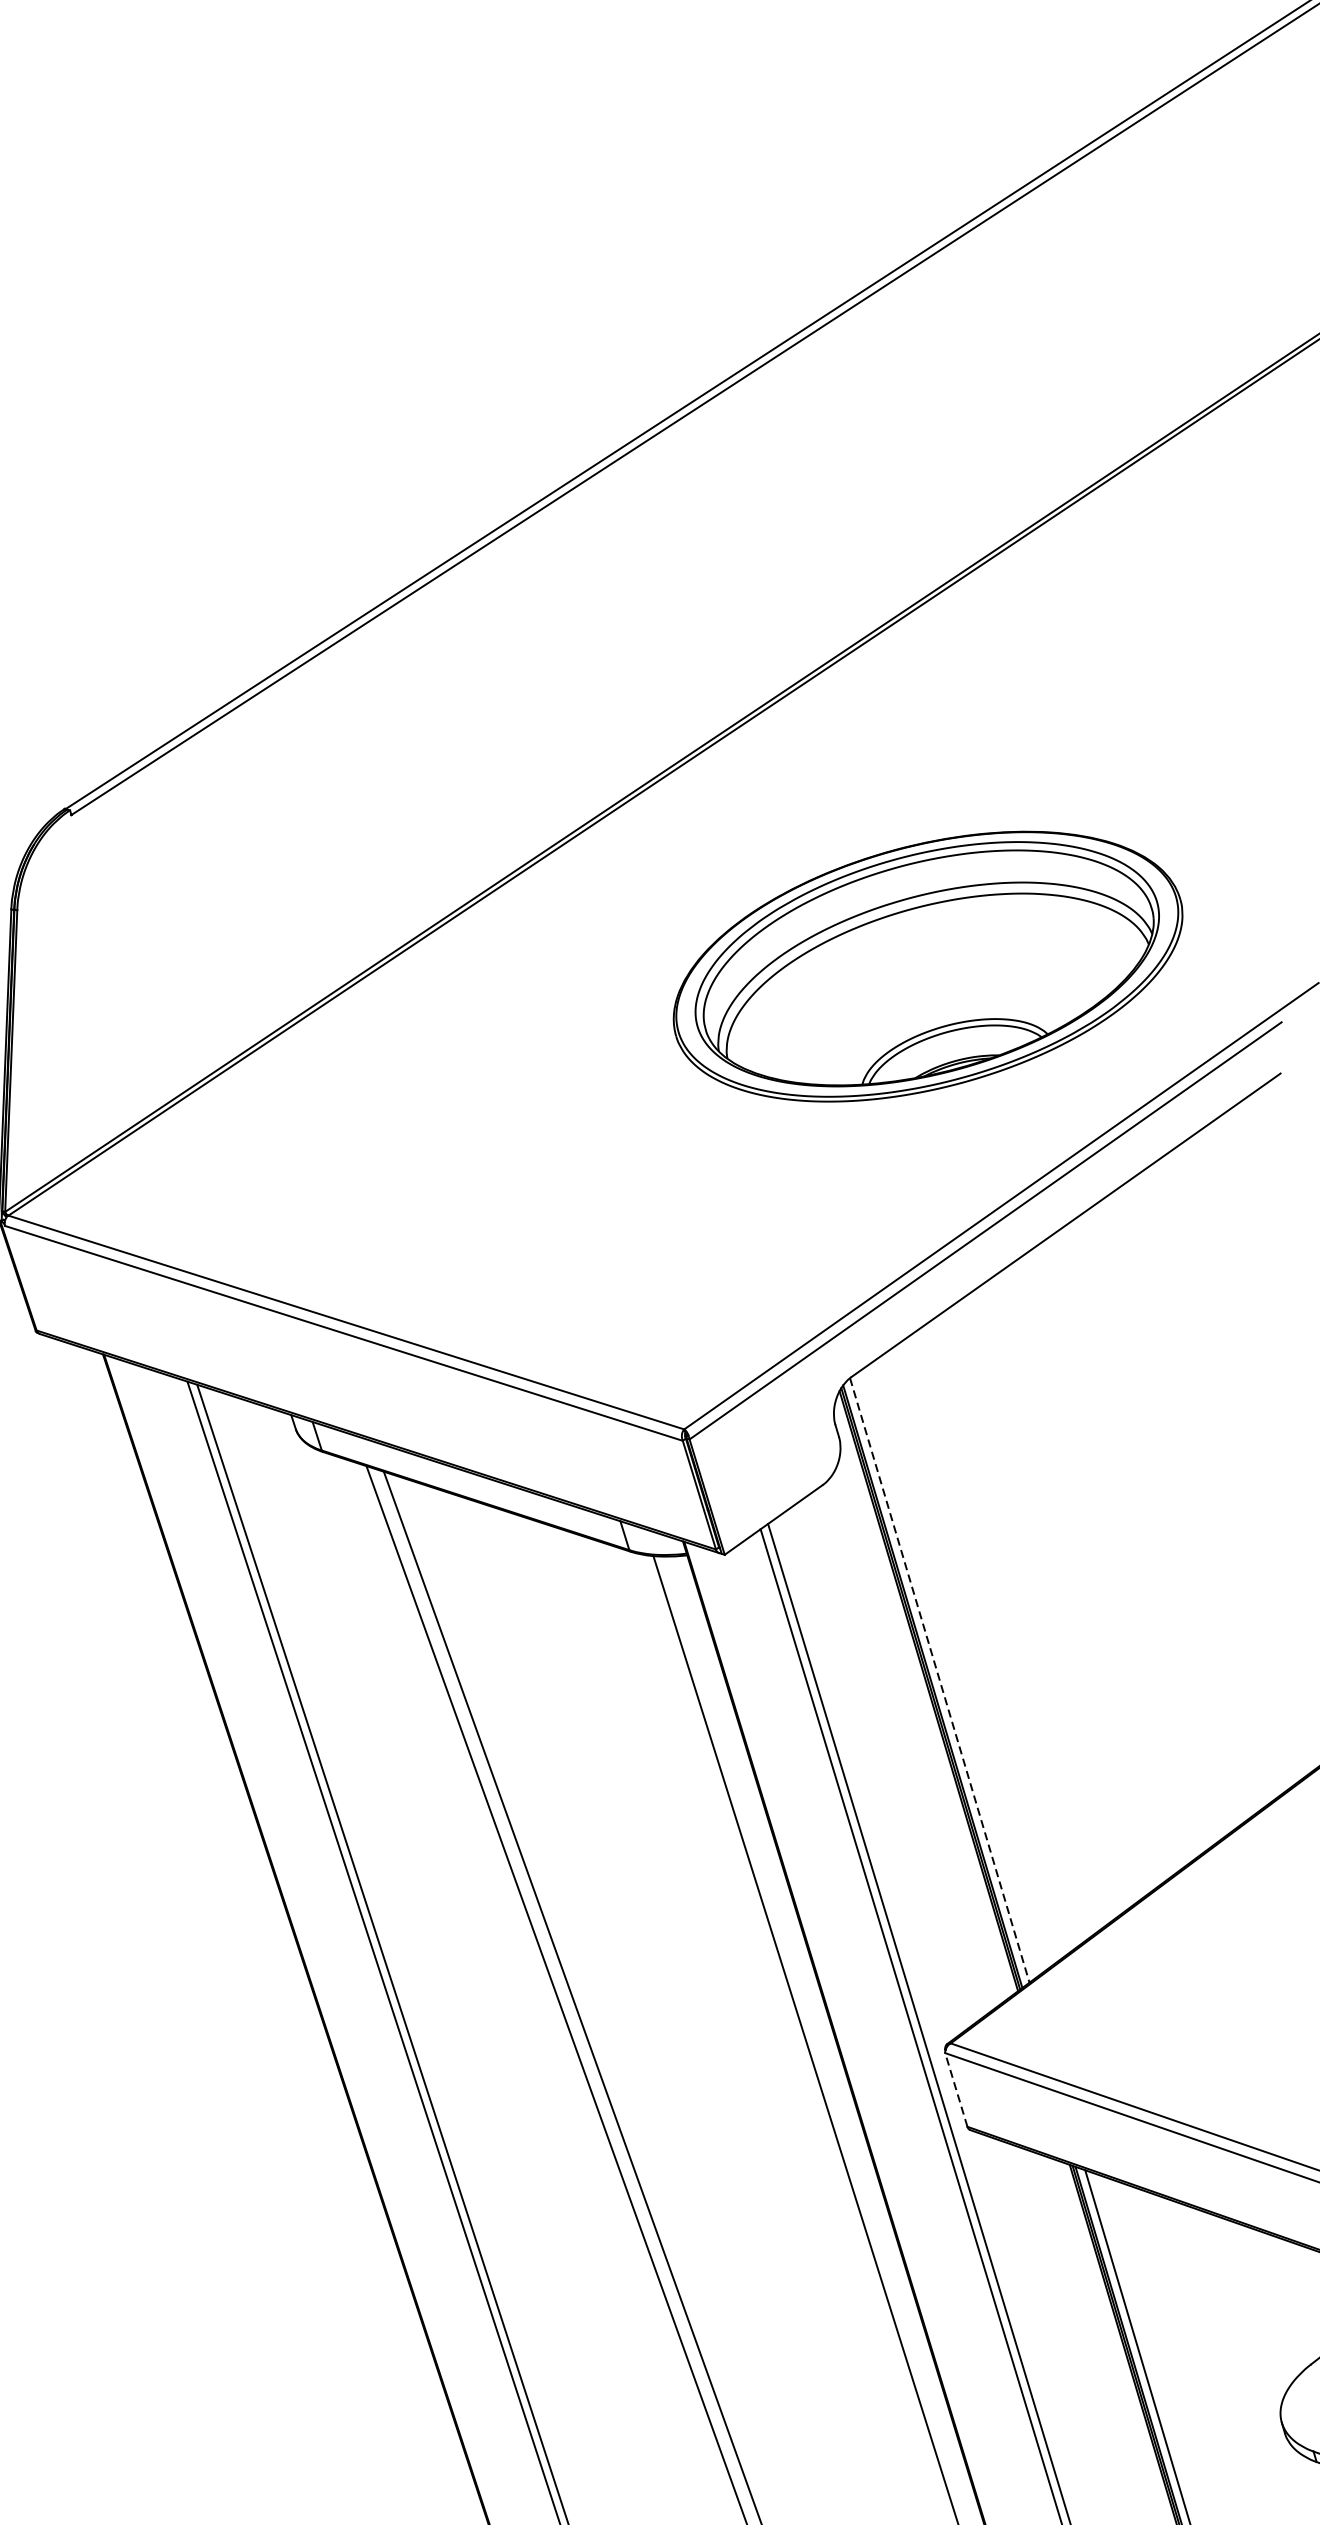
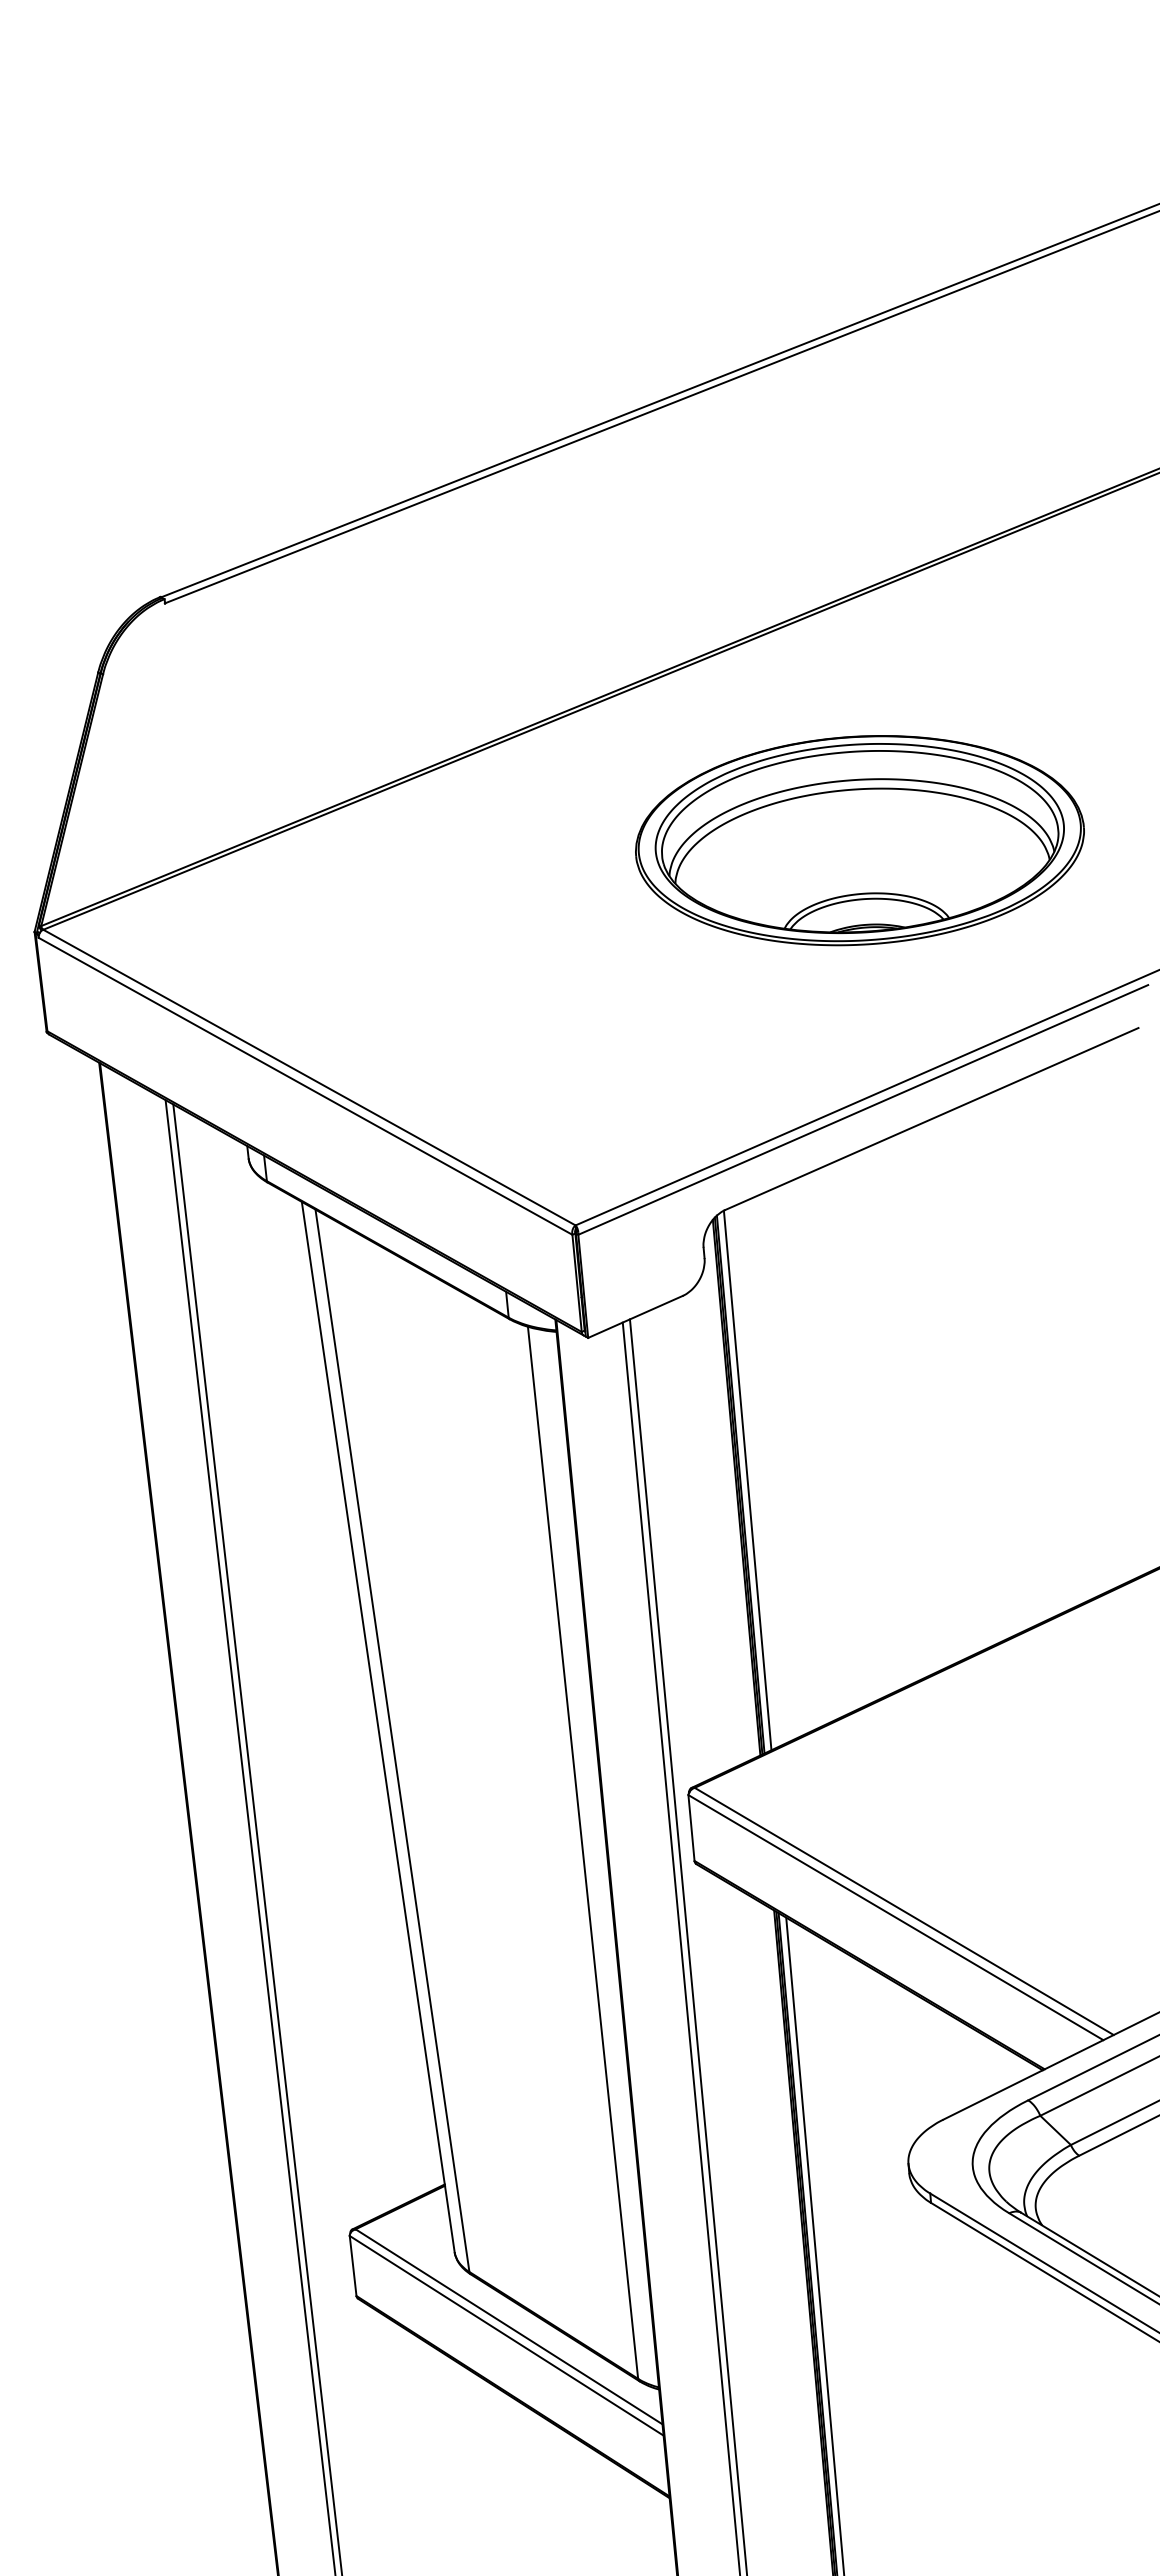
part: (927, 966) -> (859, 840), moved
line: (939, 1680) -> (747, 1480), dashed -> solid
line: (956, 2089) -> (691, 1827), dashed -> solid

